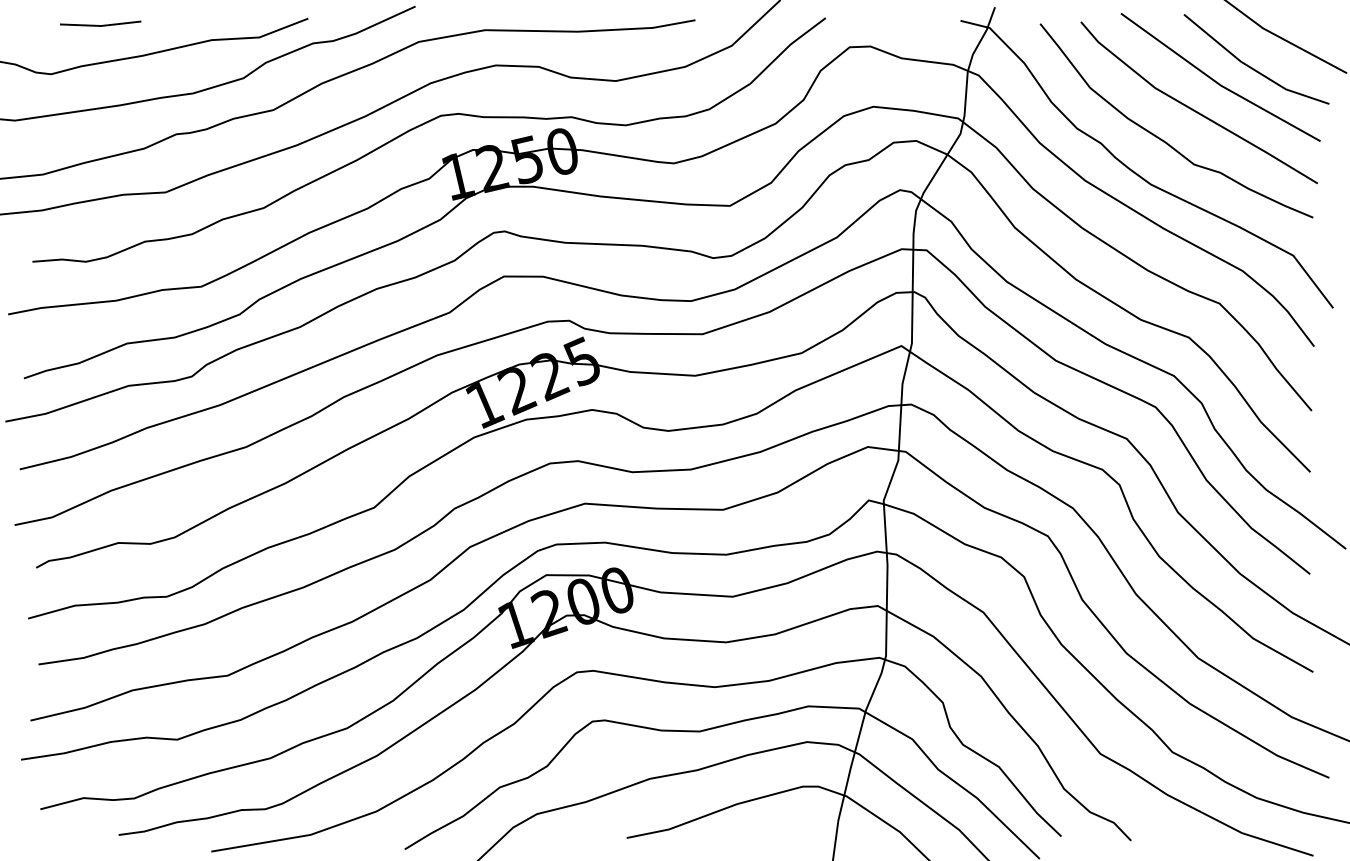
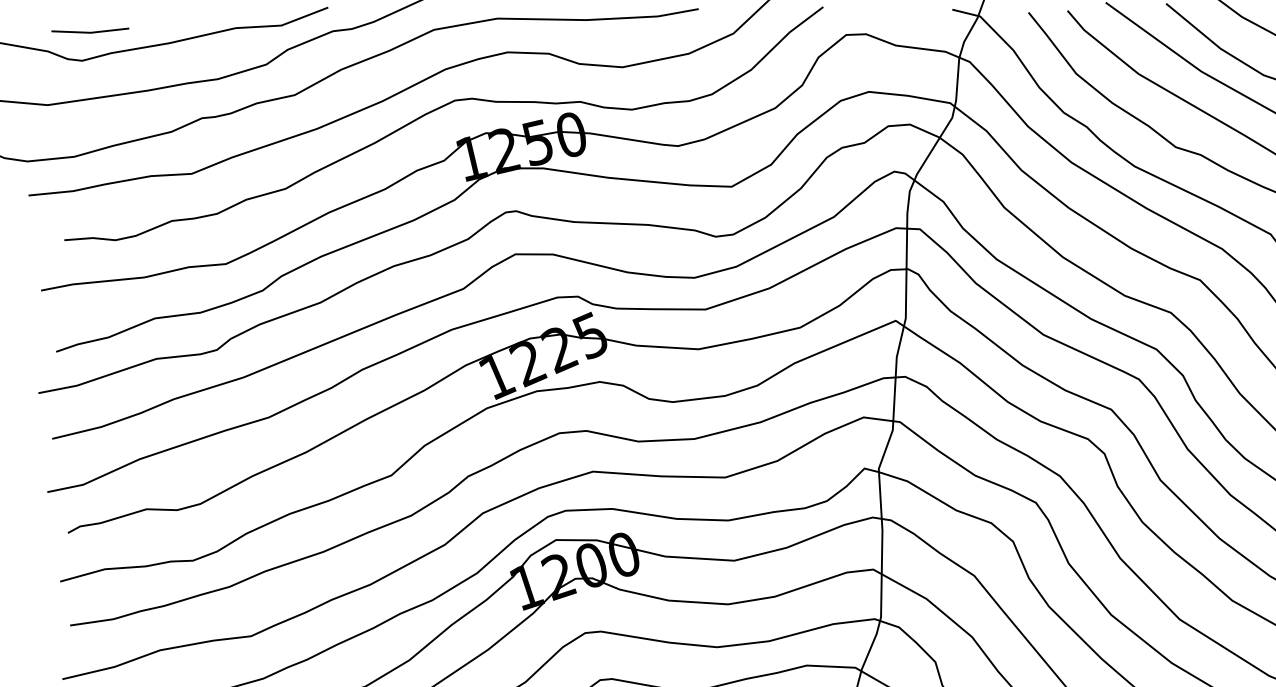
line: (100, 25) -> (90, 32), moved

